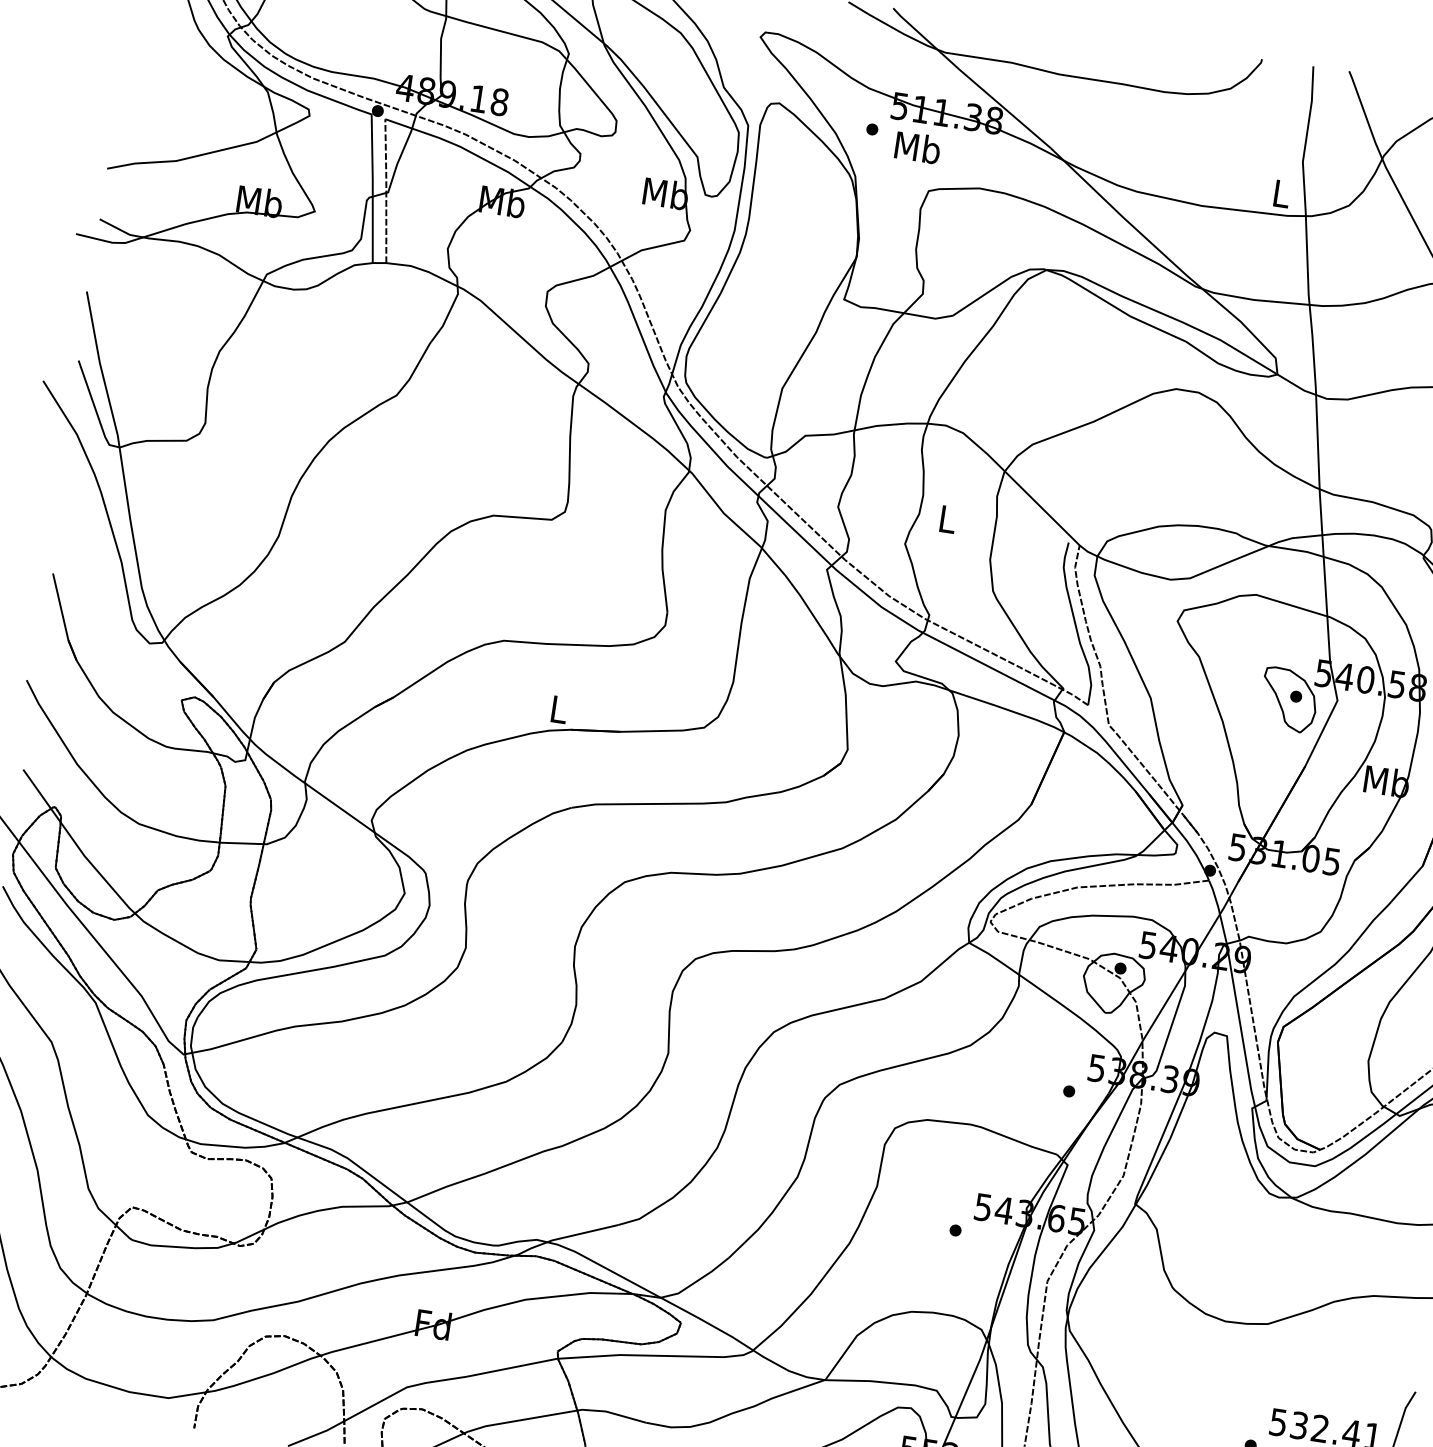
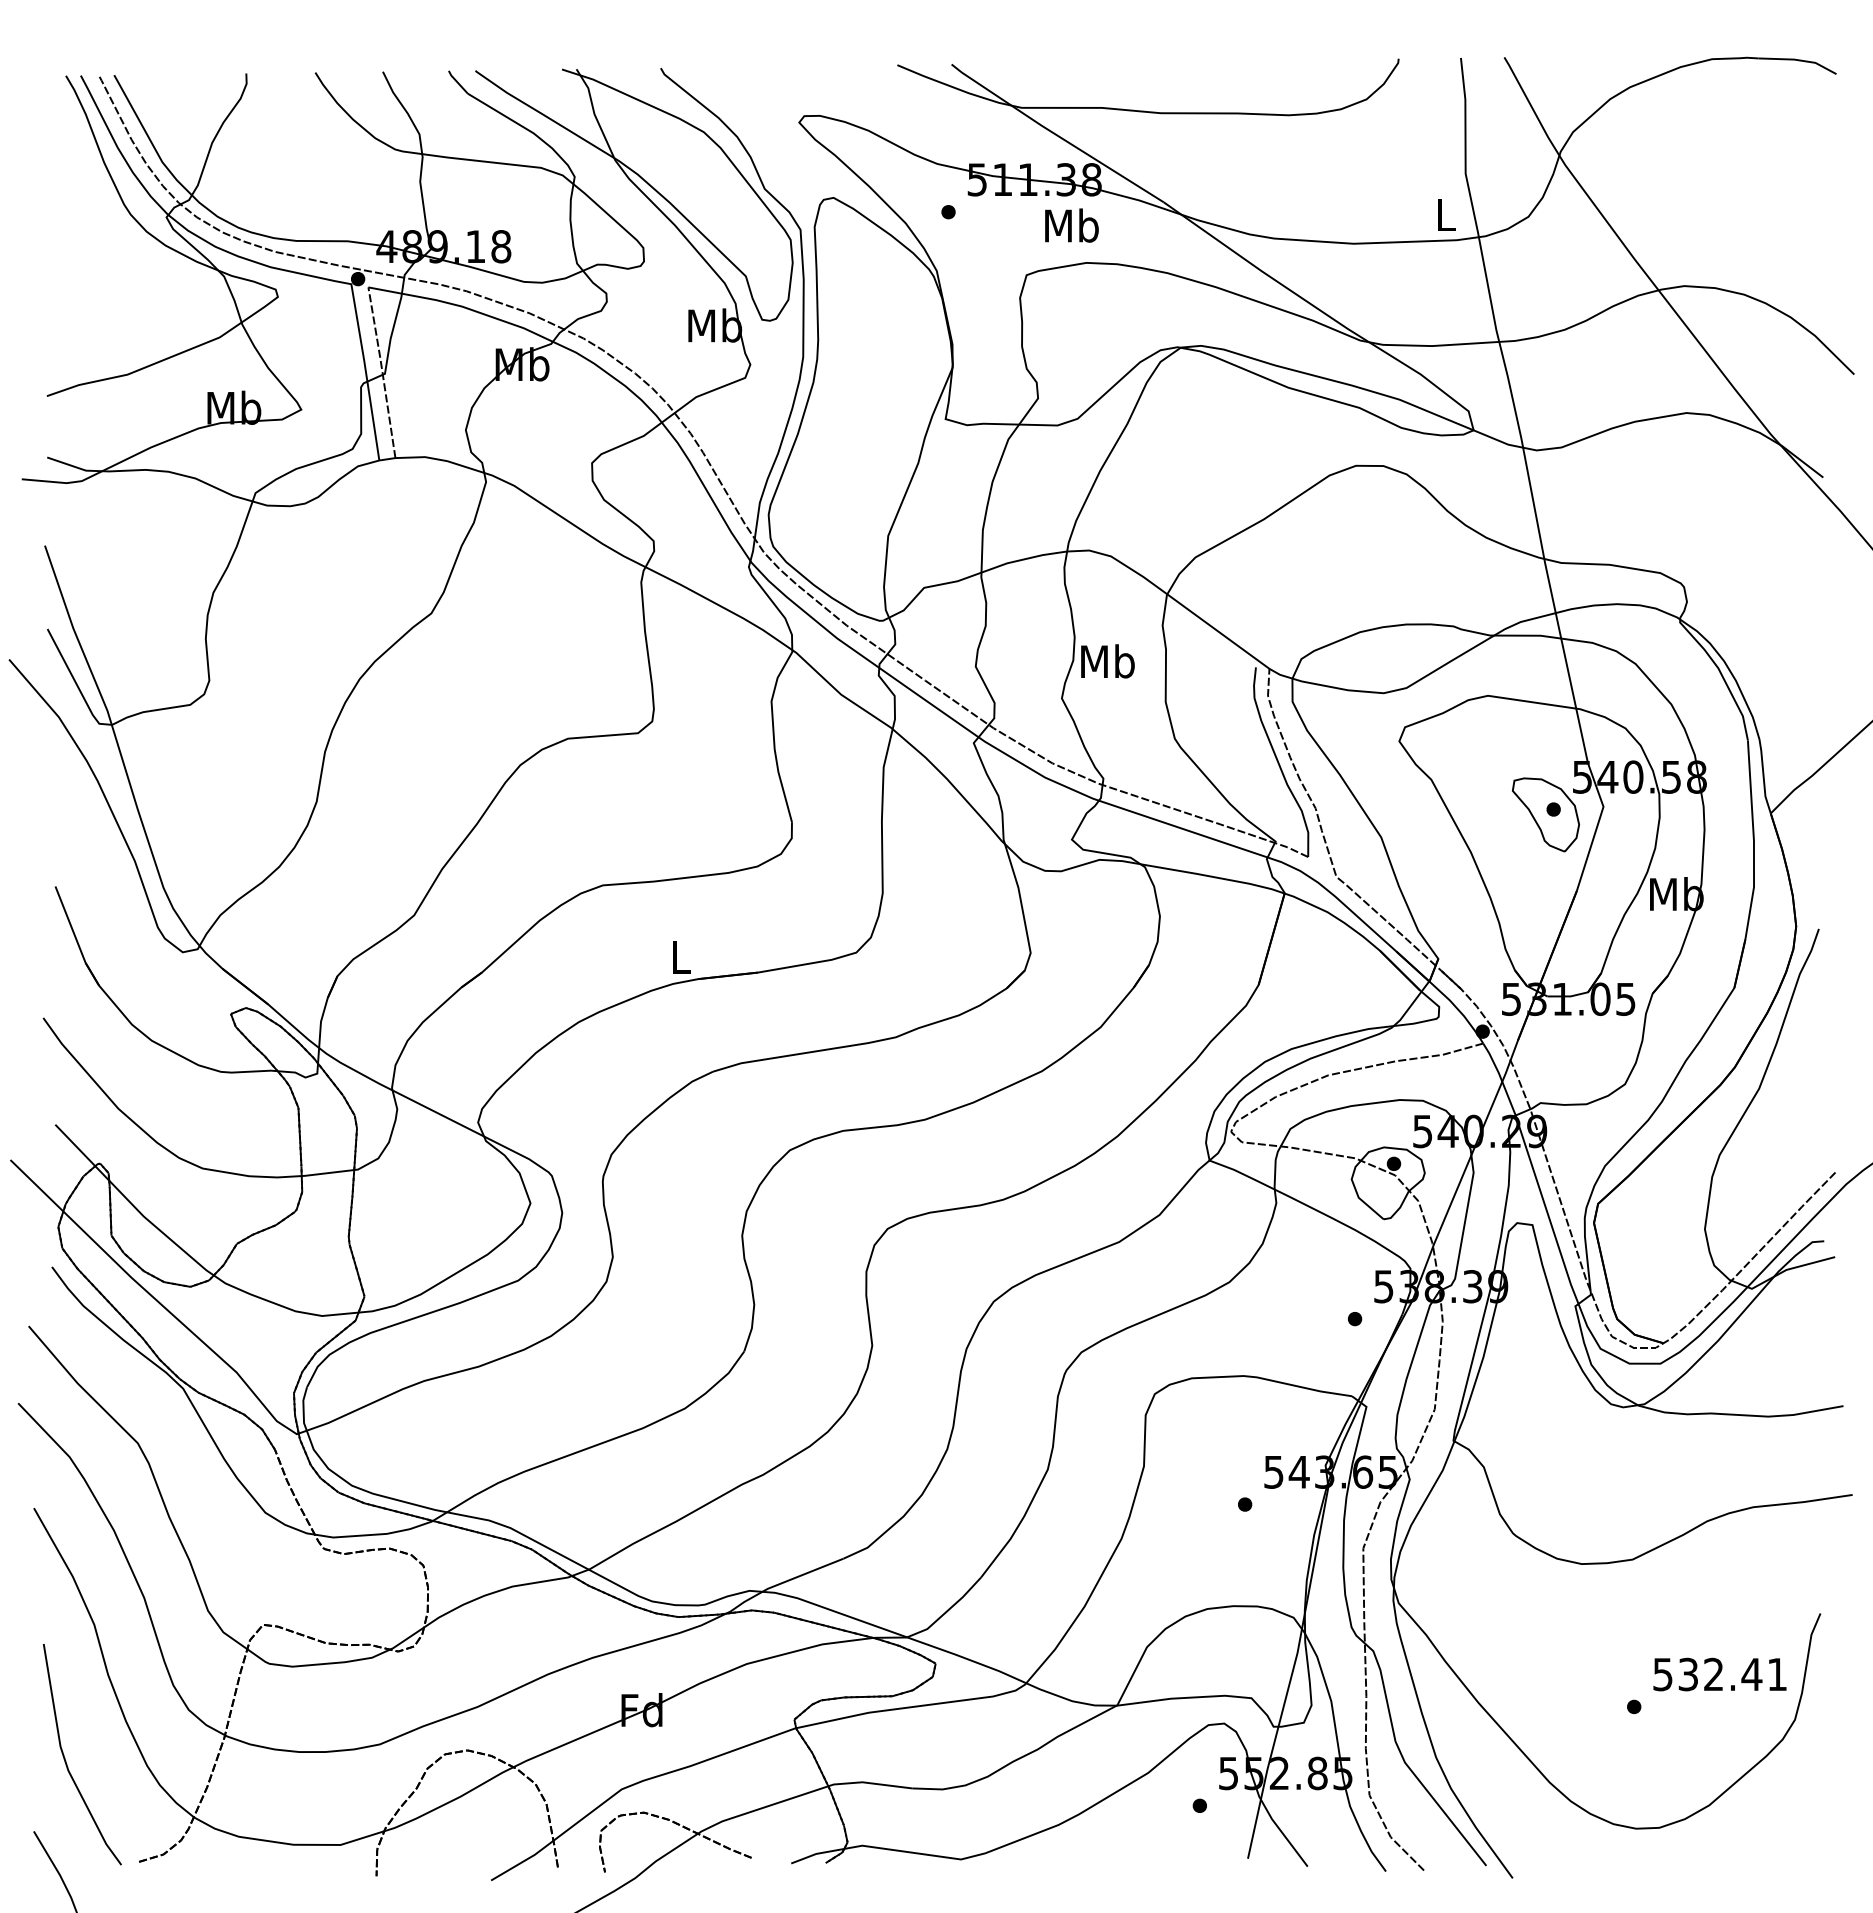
text: (917, 147) -> (1071, 225), moved
text: (947, 519) -> (1107, 661), L -> Mb

